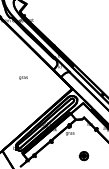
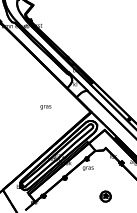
text: (23, 77) -> (45, 106), moved

